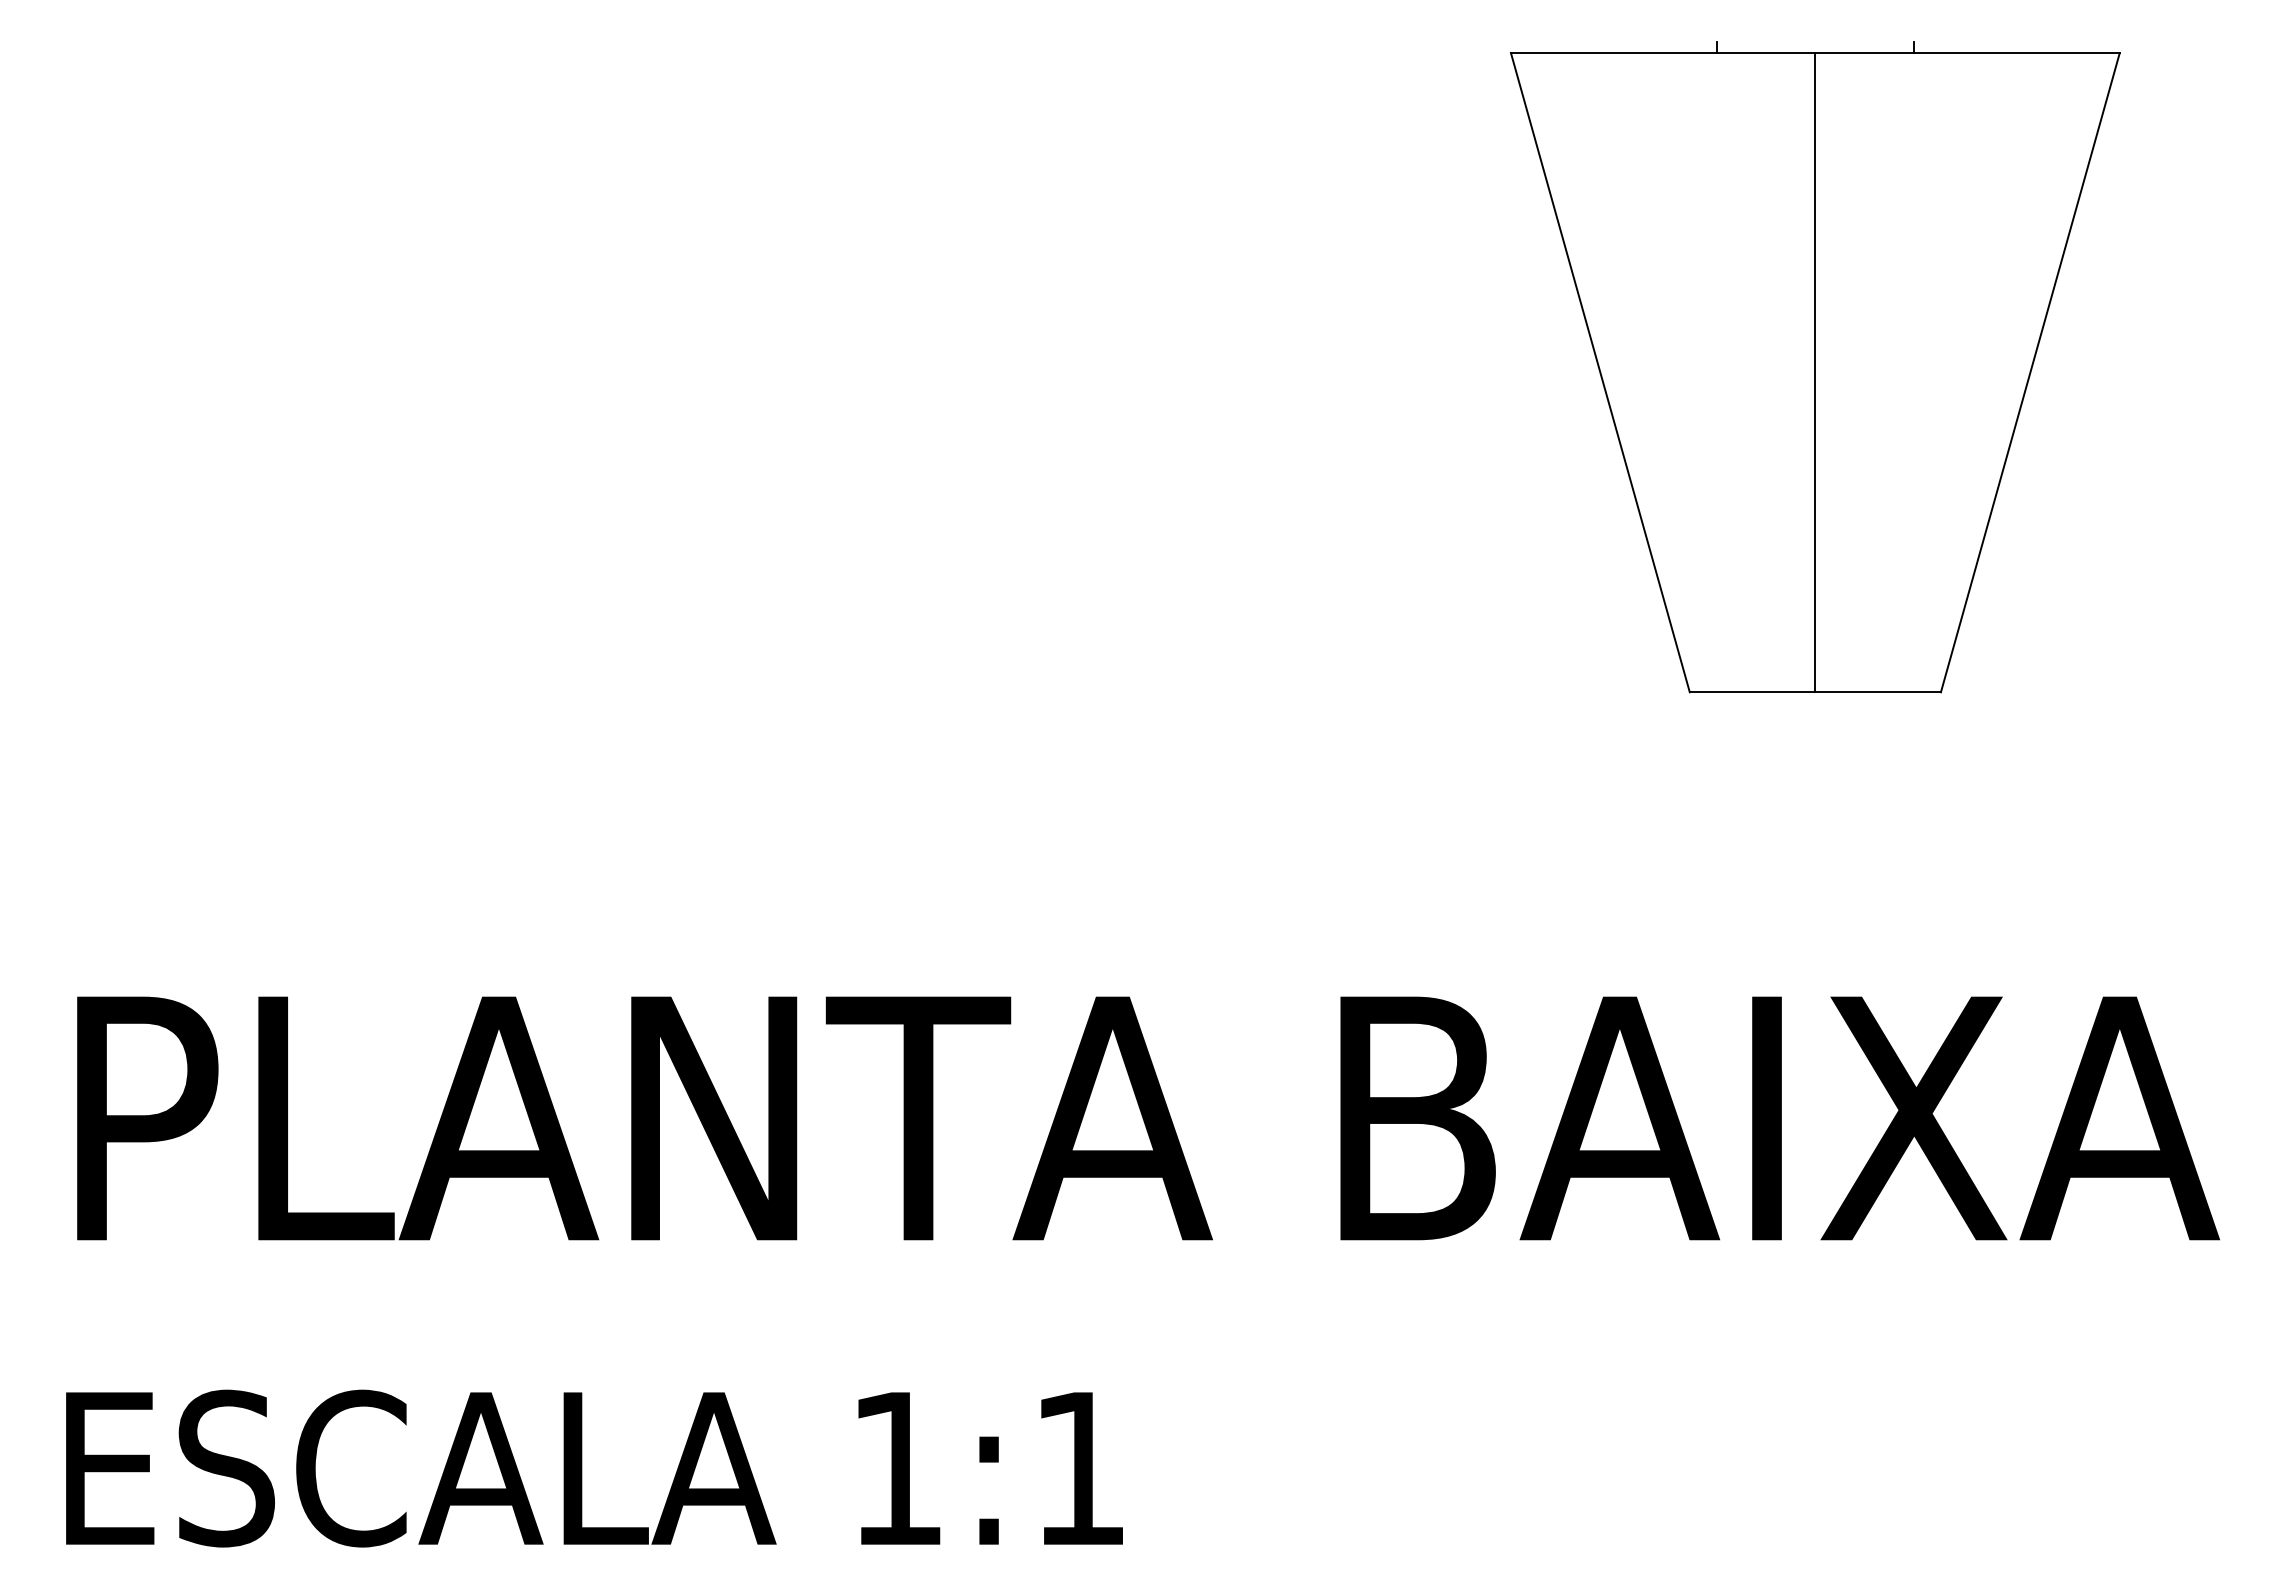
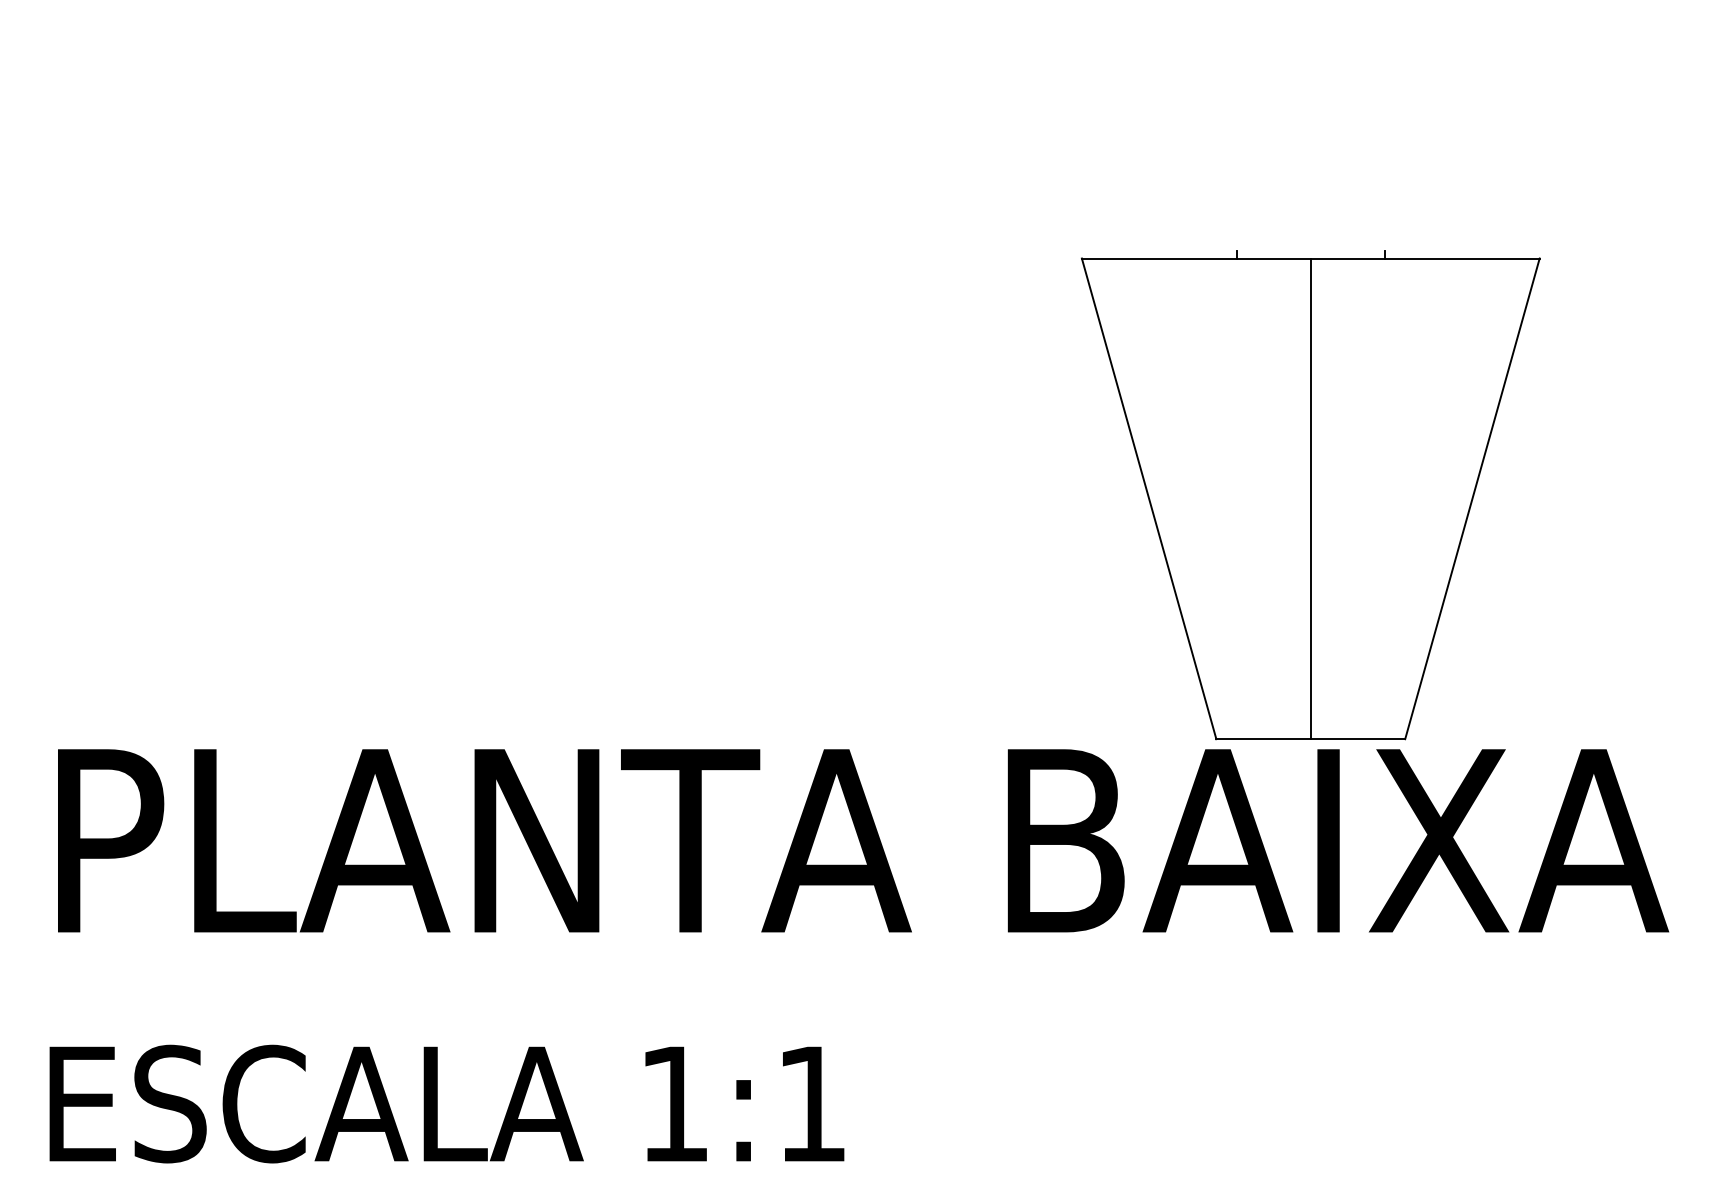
part: (1815, 367) -> (1310, 494), moved

